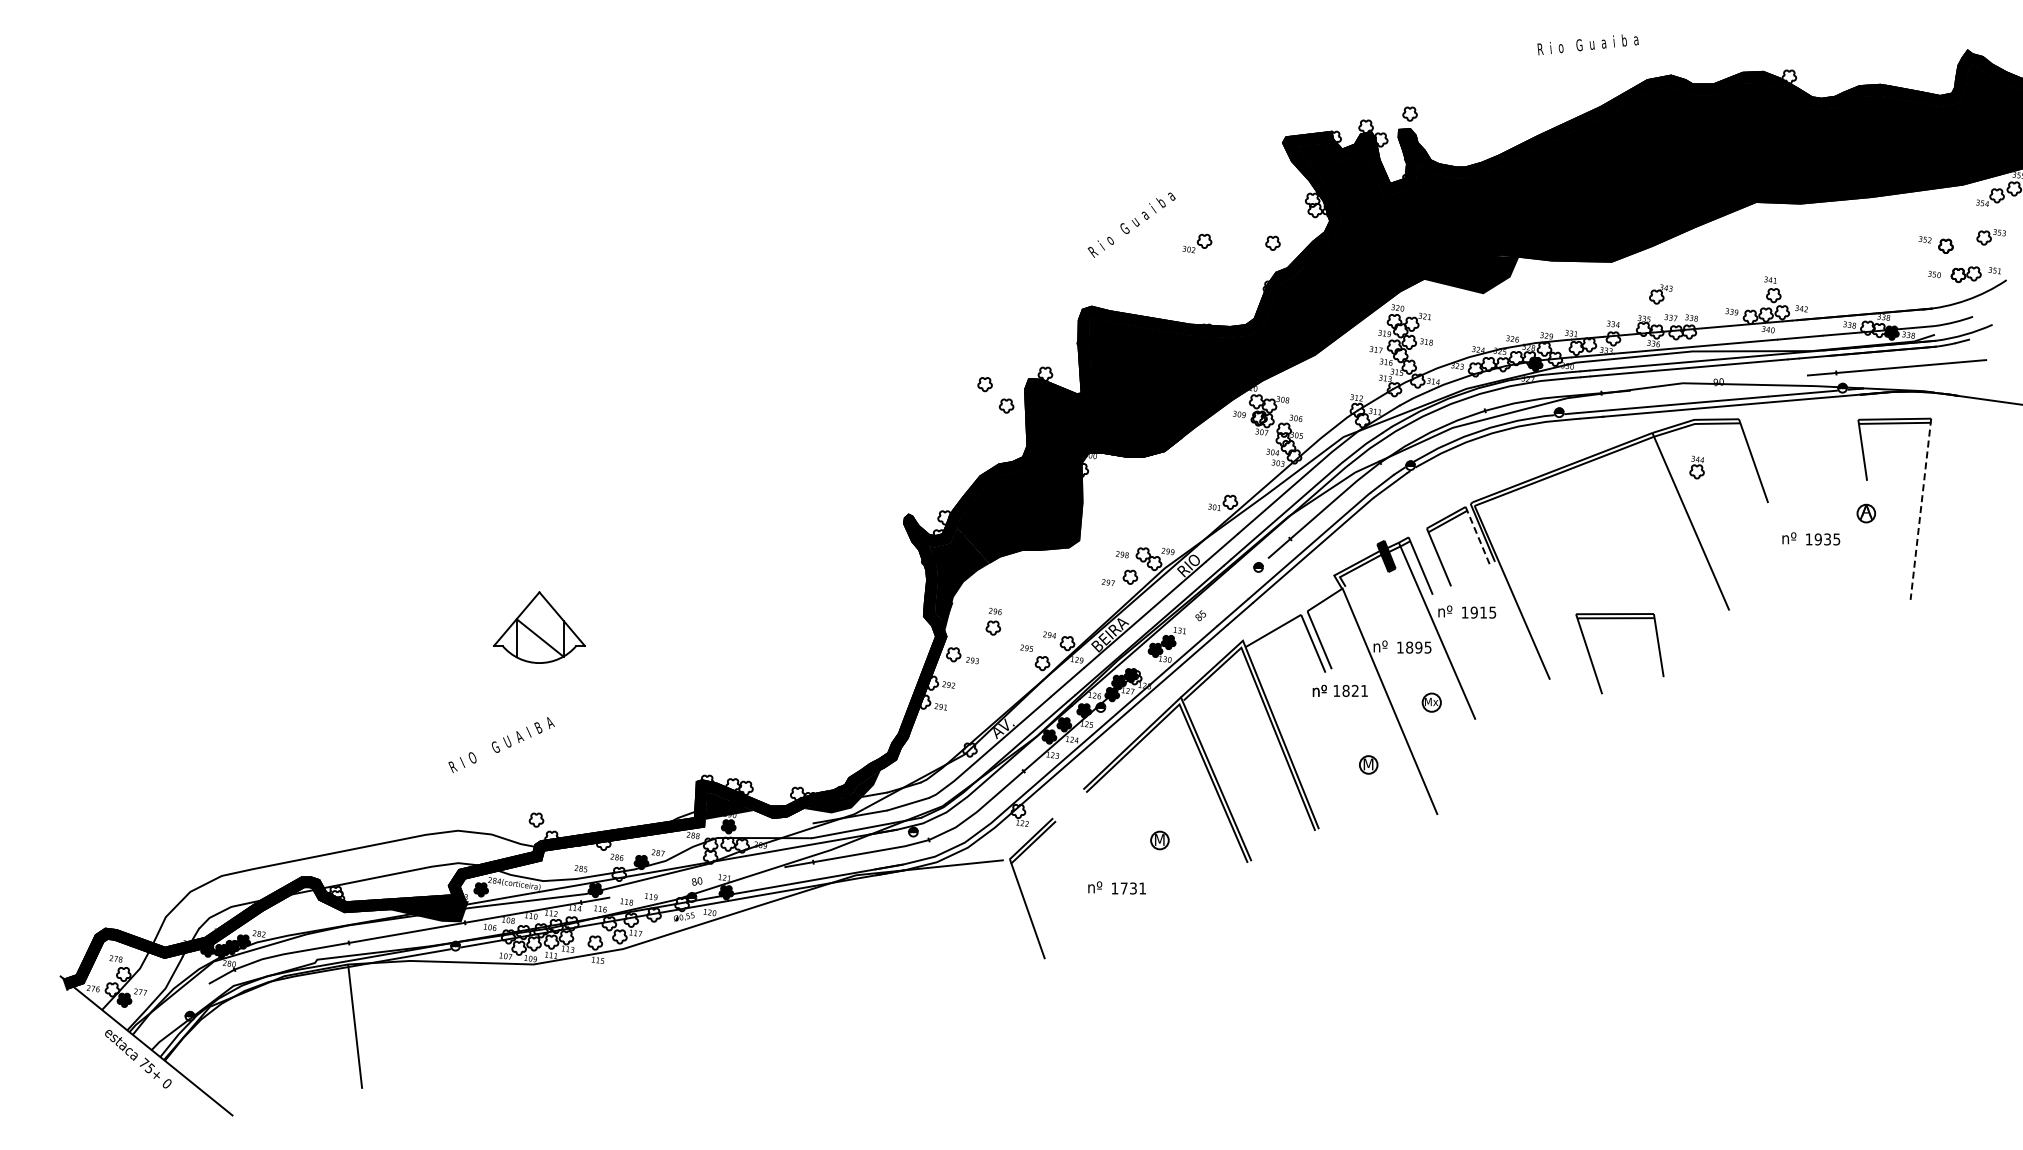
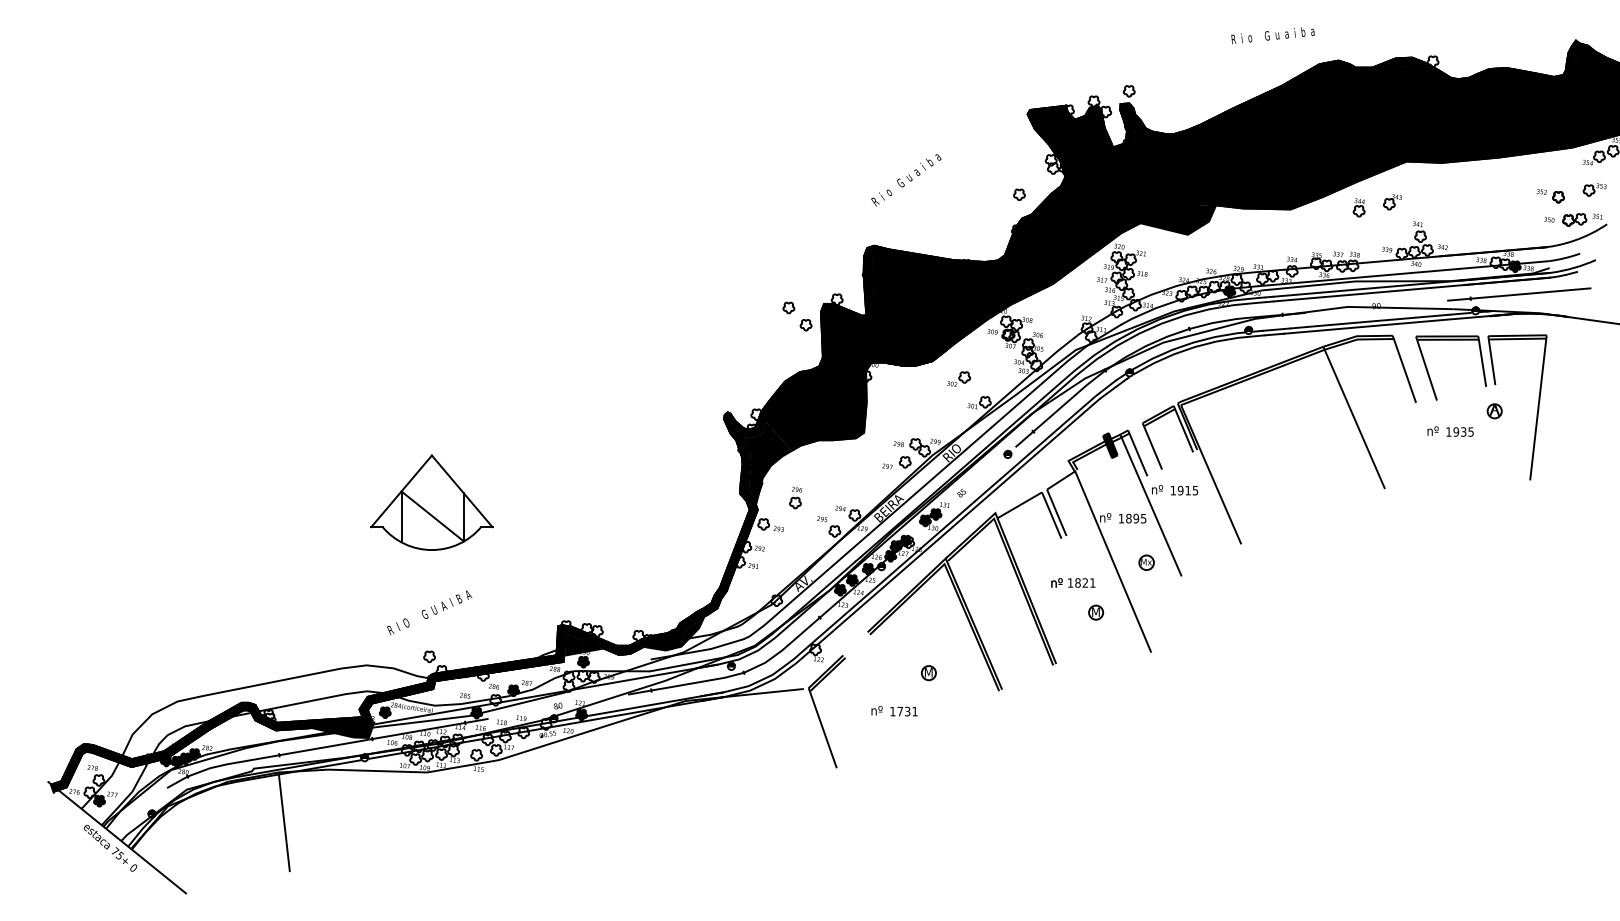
text: (1608, 42) -> (1288, 33), R  i  o    G  u  a  i  b  a -> R  i  o     G  u  a  i  b  a
part: (1197, 243) -> (958, 379), moved
part: (1660, 294) -> (1392, 202), moved
part: (1696, 467) -> (1358, 207), moved
line: (1920, 509) -> (1538, 408), dashed -> solid
line: (1478, 536) -> (1184, 429), dashed -> solid
part: (539, 627) -> (431, 502), size x1.67
part: (1593, 663) -> (1429, 375), moved
text: (1339, 690) -> (1072, 582), moved
text: (501, 744) -> (429, 612), moved

